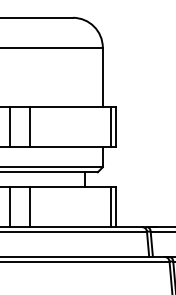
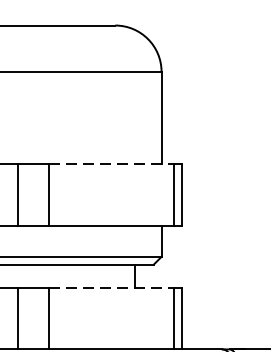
line: (70, 107) -> (111, 164), solid -> dashed
line: (70, 187) -> (111, 288), solid -> dashed

